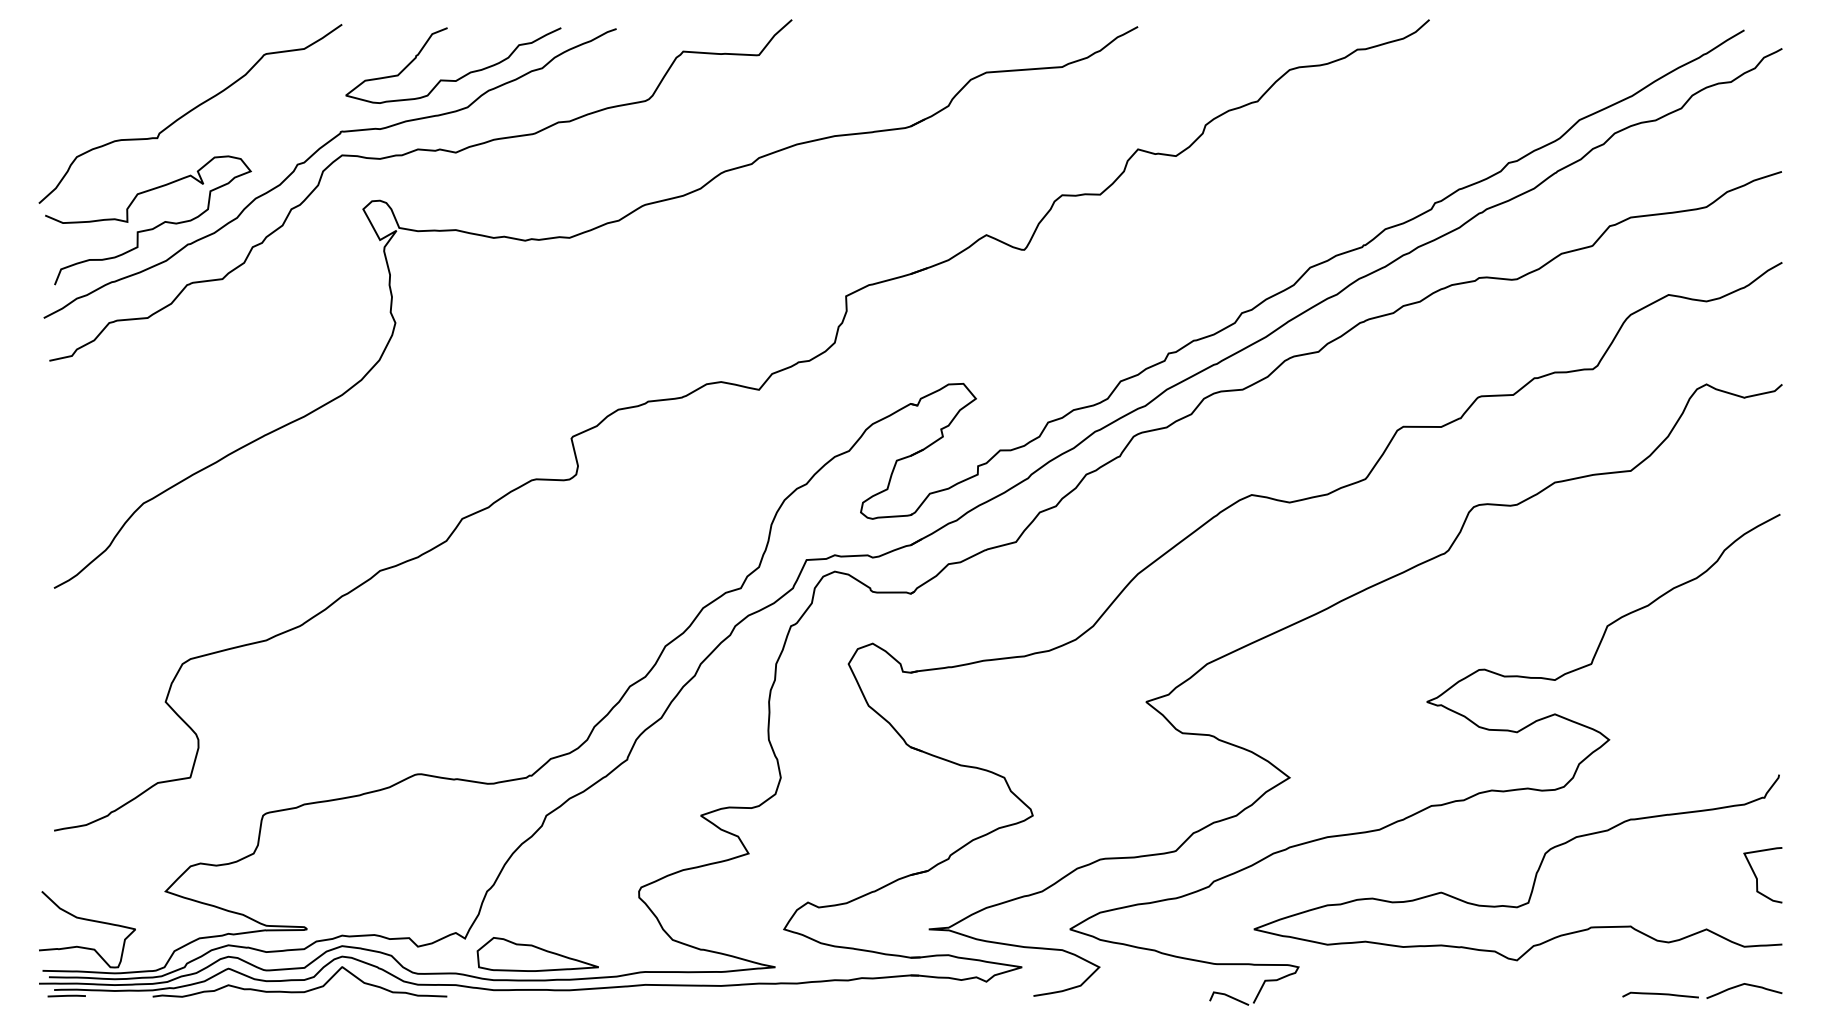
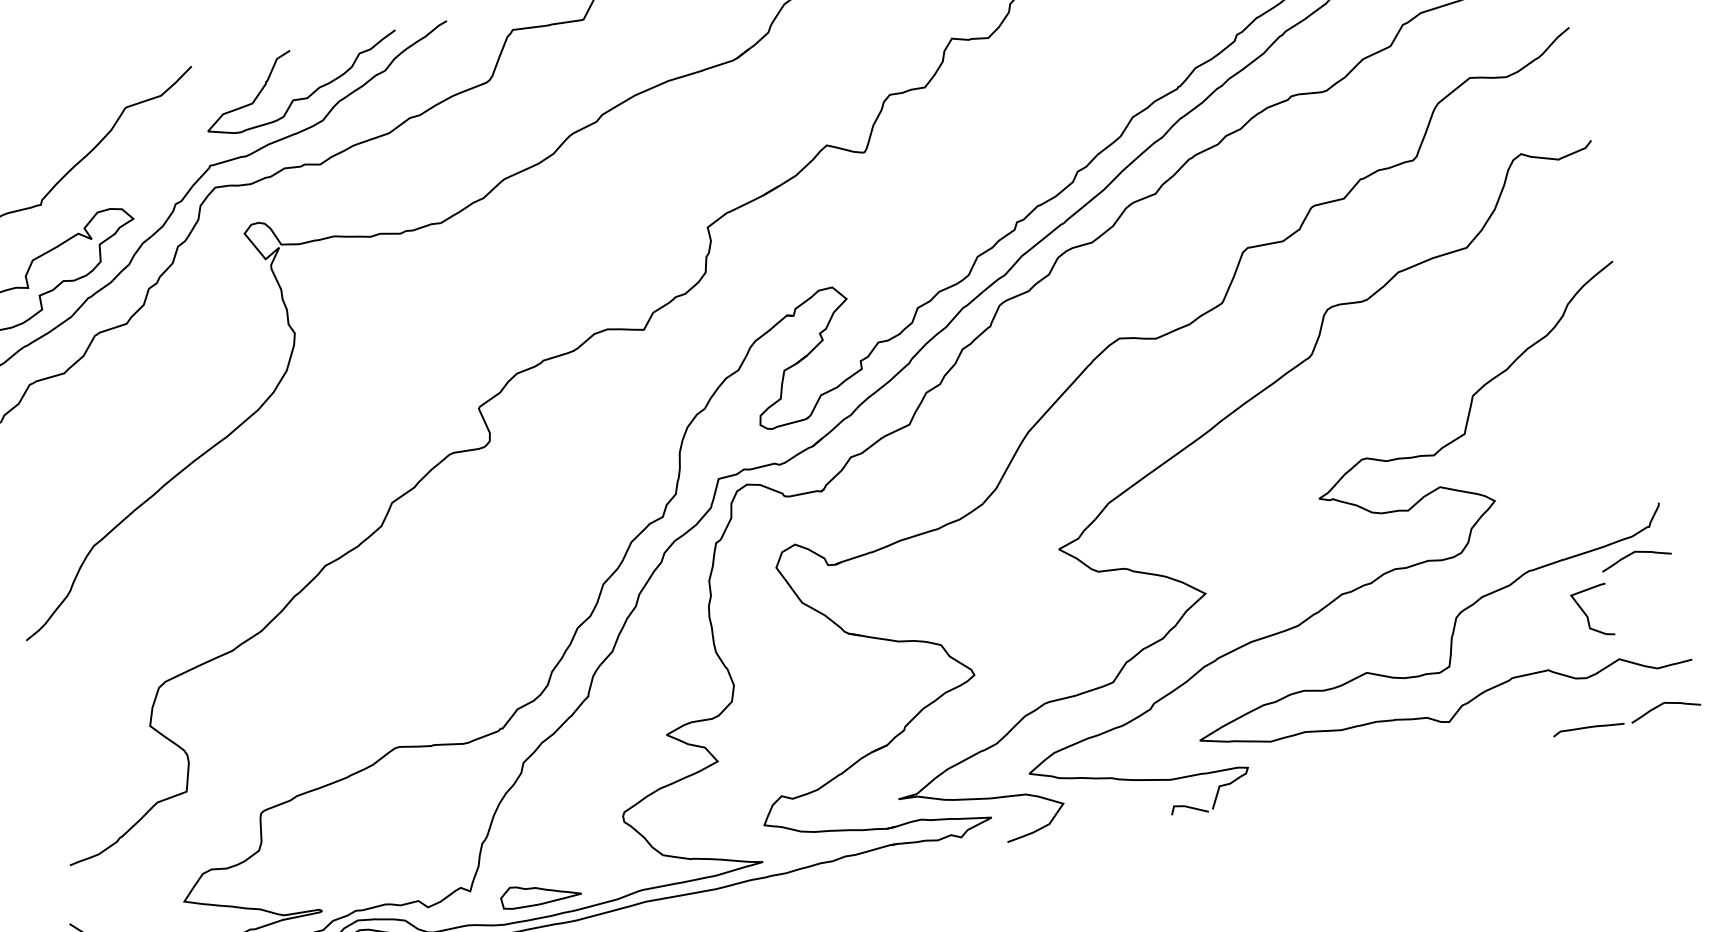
curve: (1743, 822) -> (1634, 553), added
curve: (1757, 877) -> (1587, 615), moved
part: (537, 954) -> (540, 893), size x0.7

